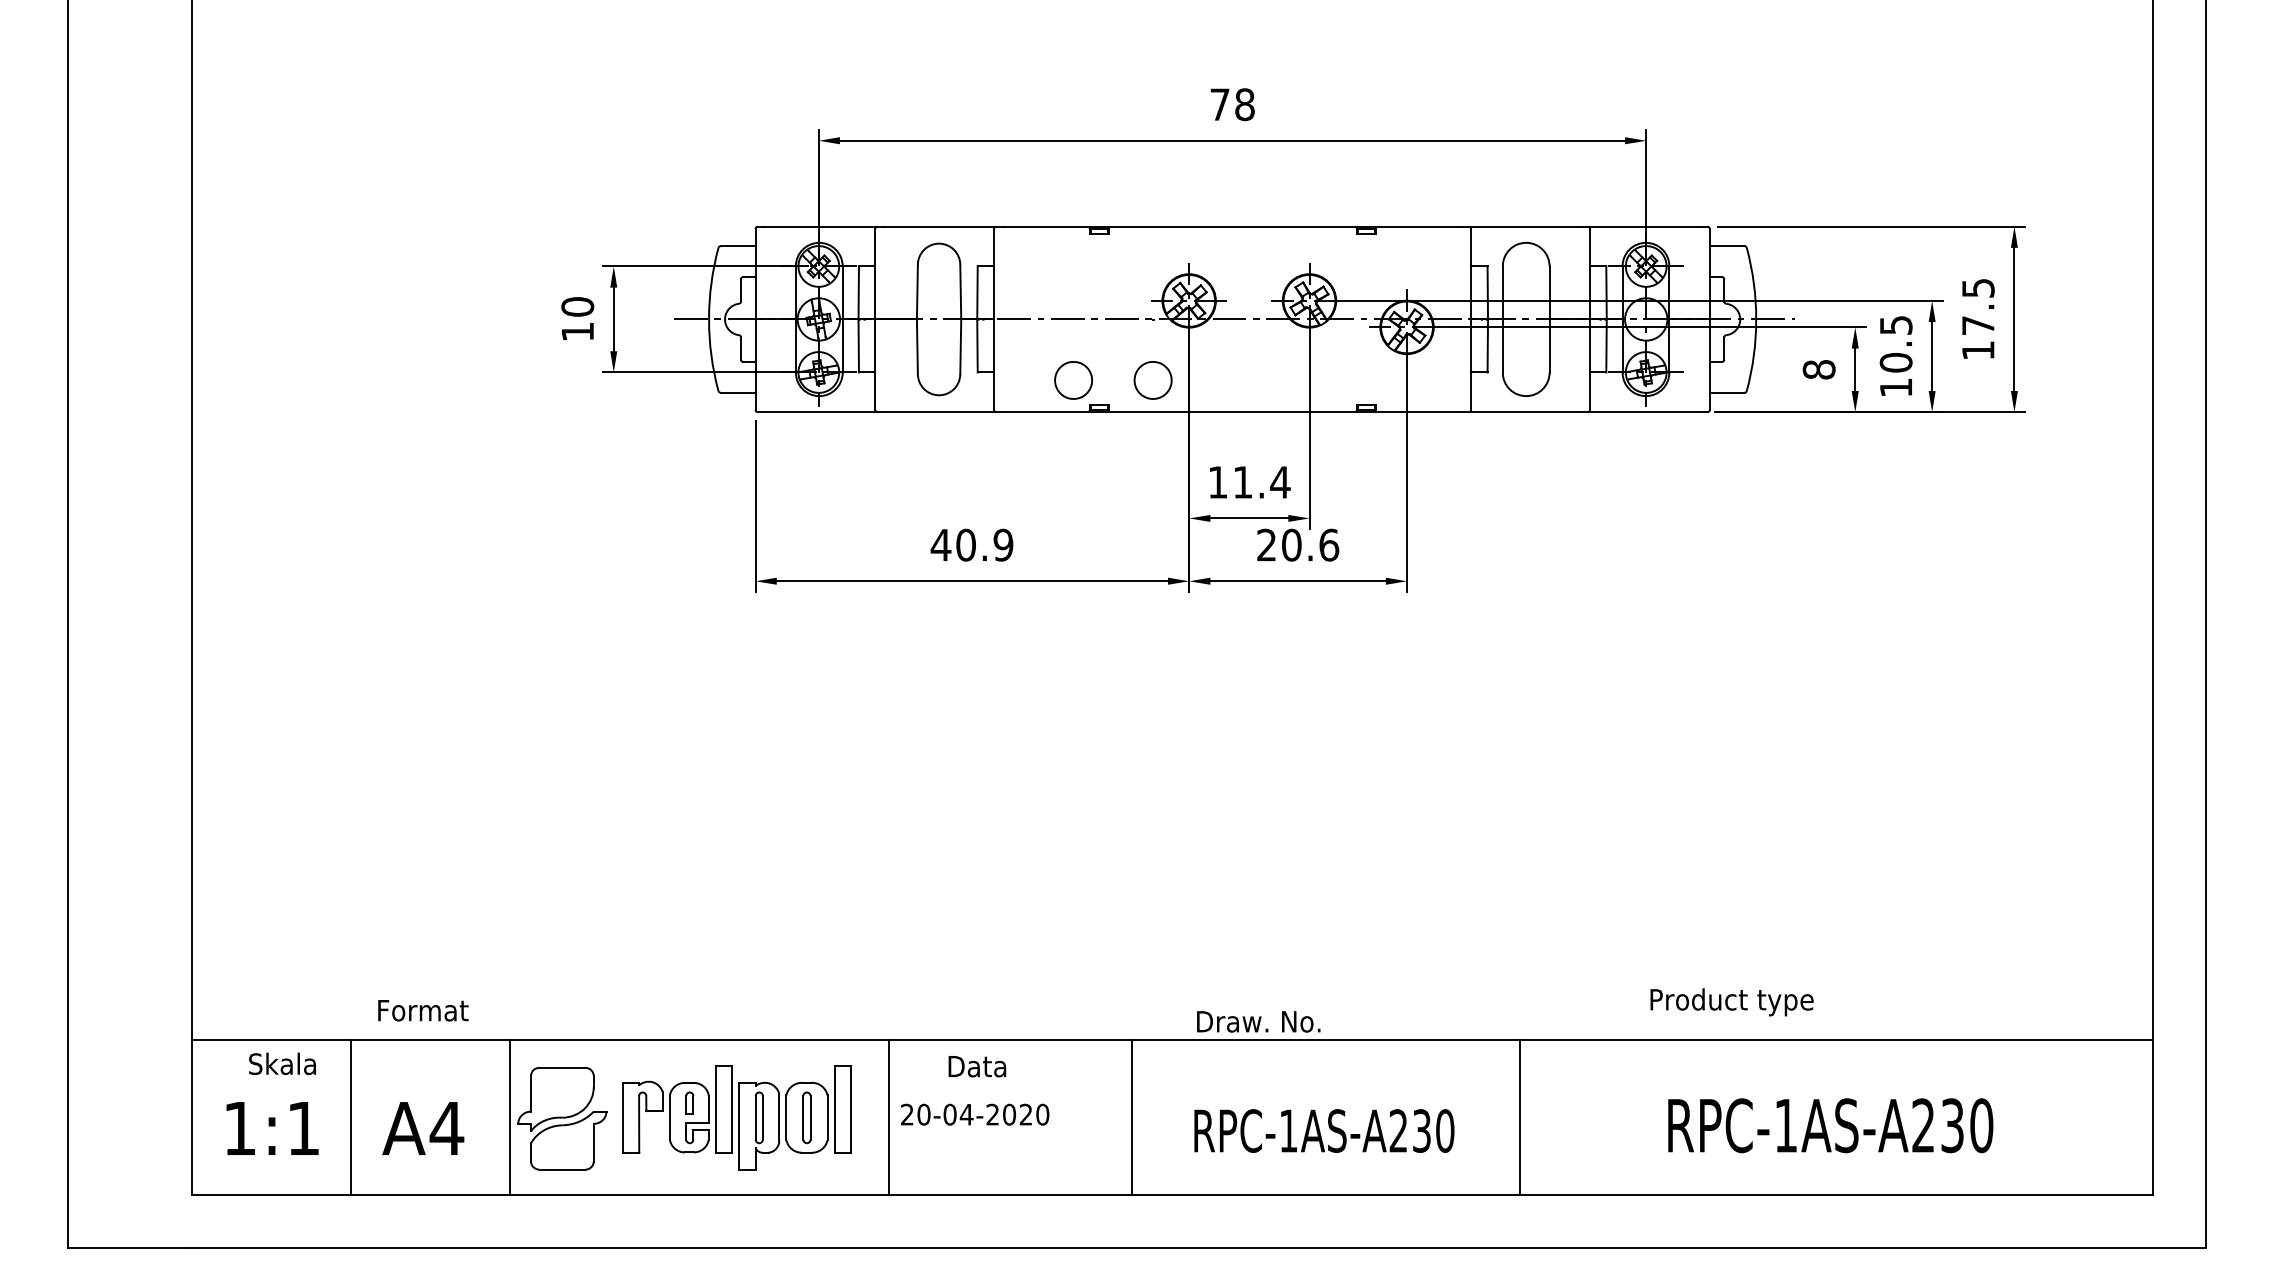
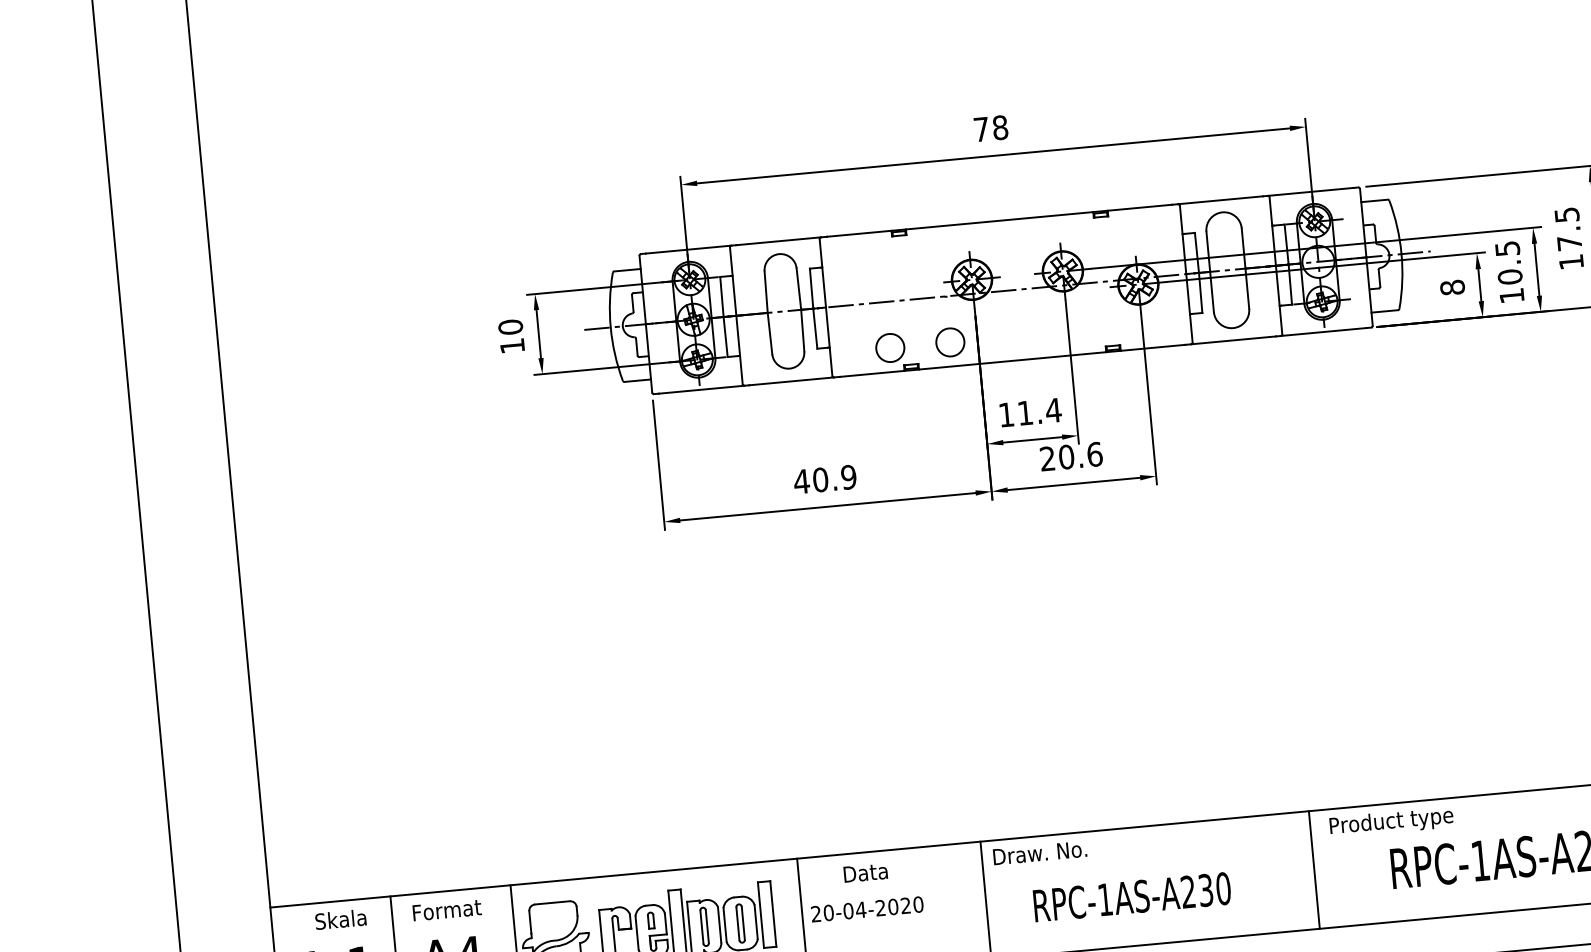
text: (1731, 1002) -> (1391, 822), moved
text: (423, 1010) -> (447, 910), moved
text: (1258, 1021) -> (1039, 852), moved
line: (1519, 1117) -> (1314, 870), moved

